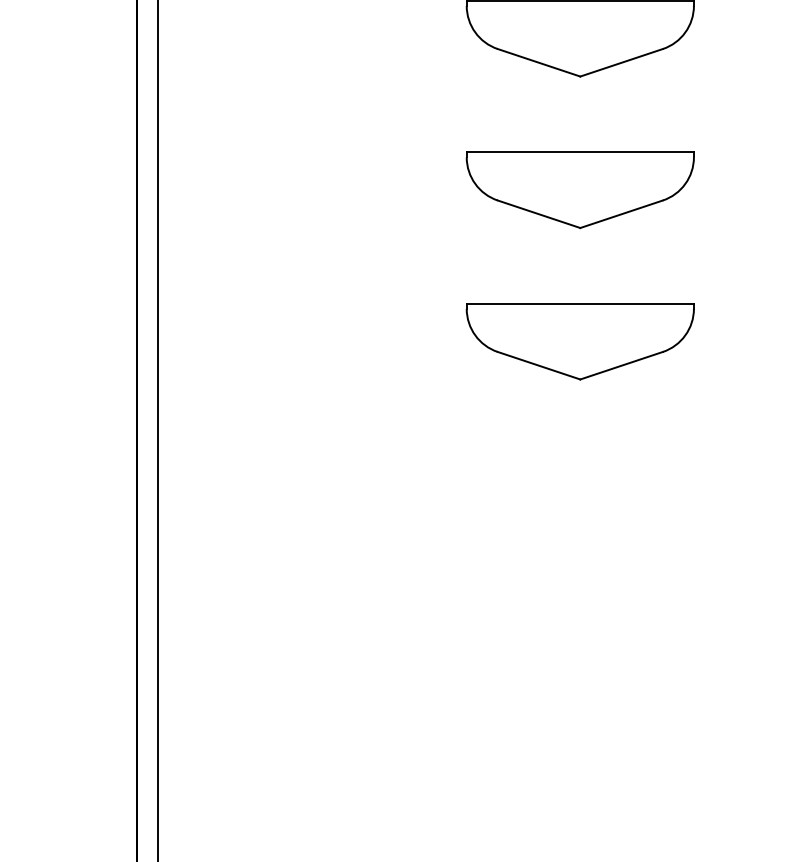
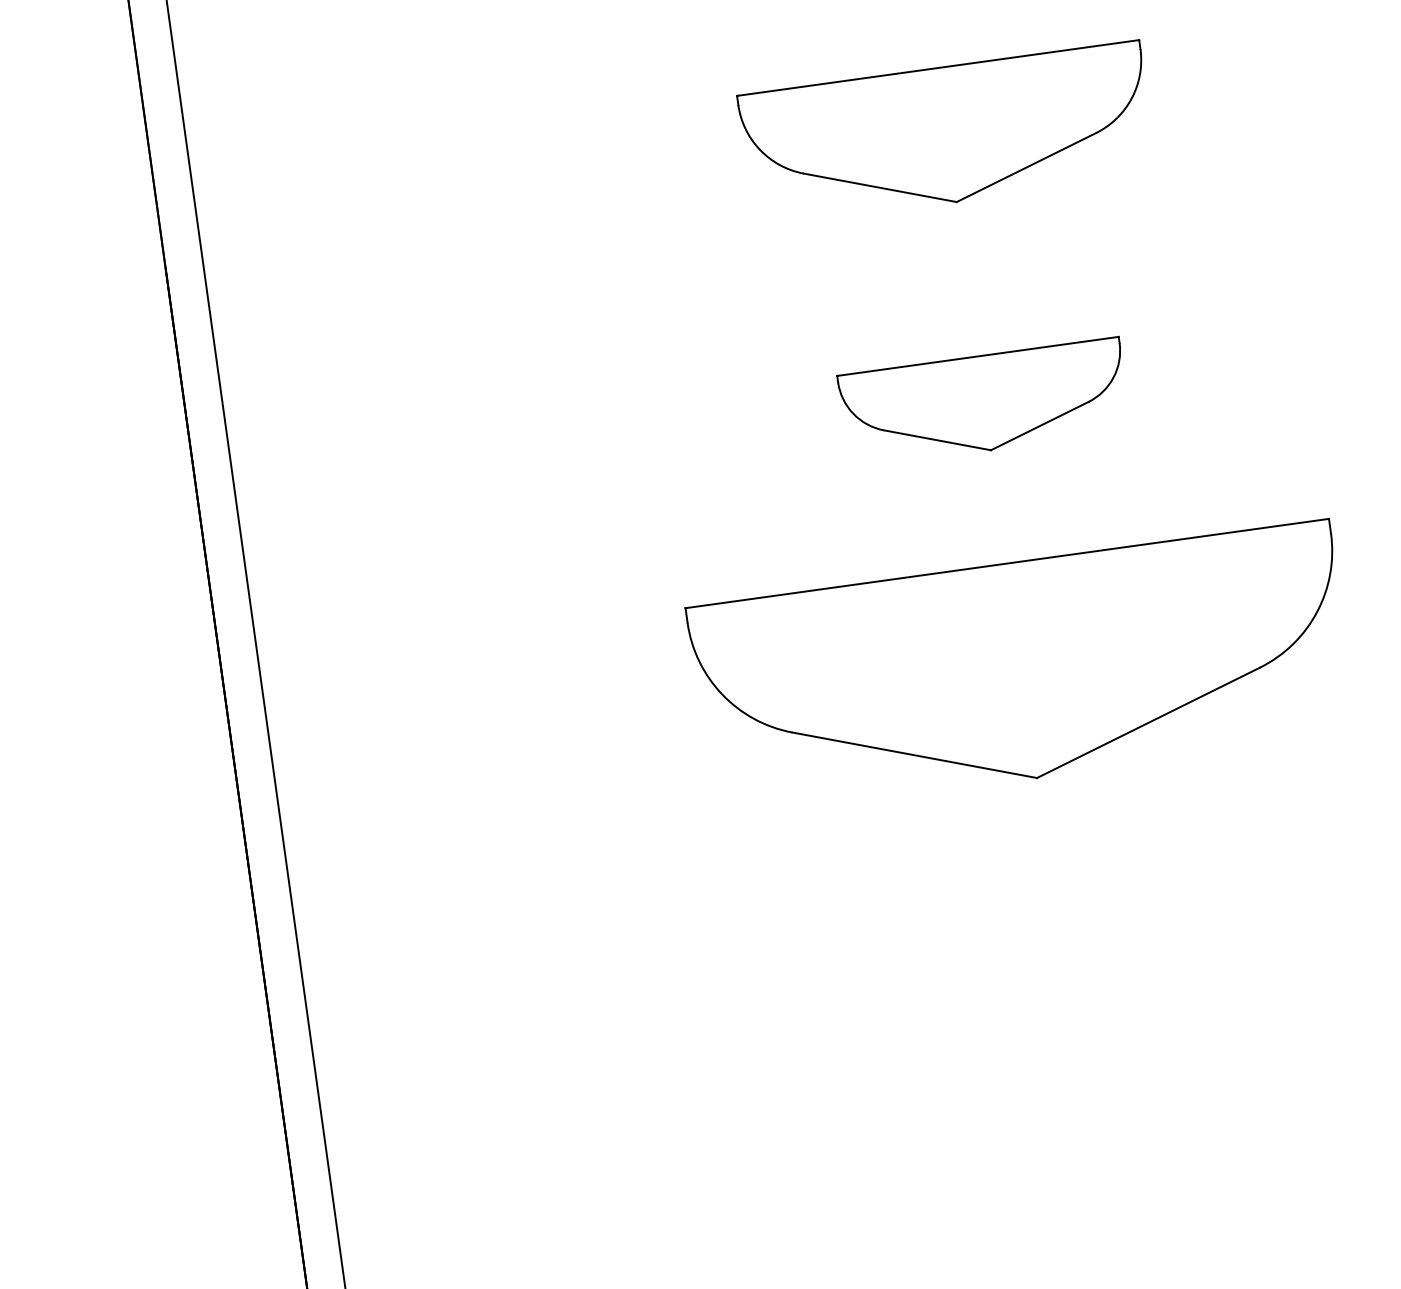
part: (579, 190) -> (983, 403), size x0.7
part: (579, 341) -> (1020, 671), size x1.6

